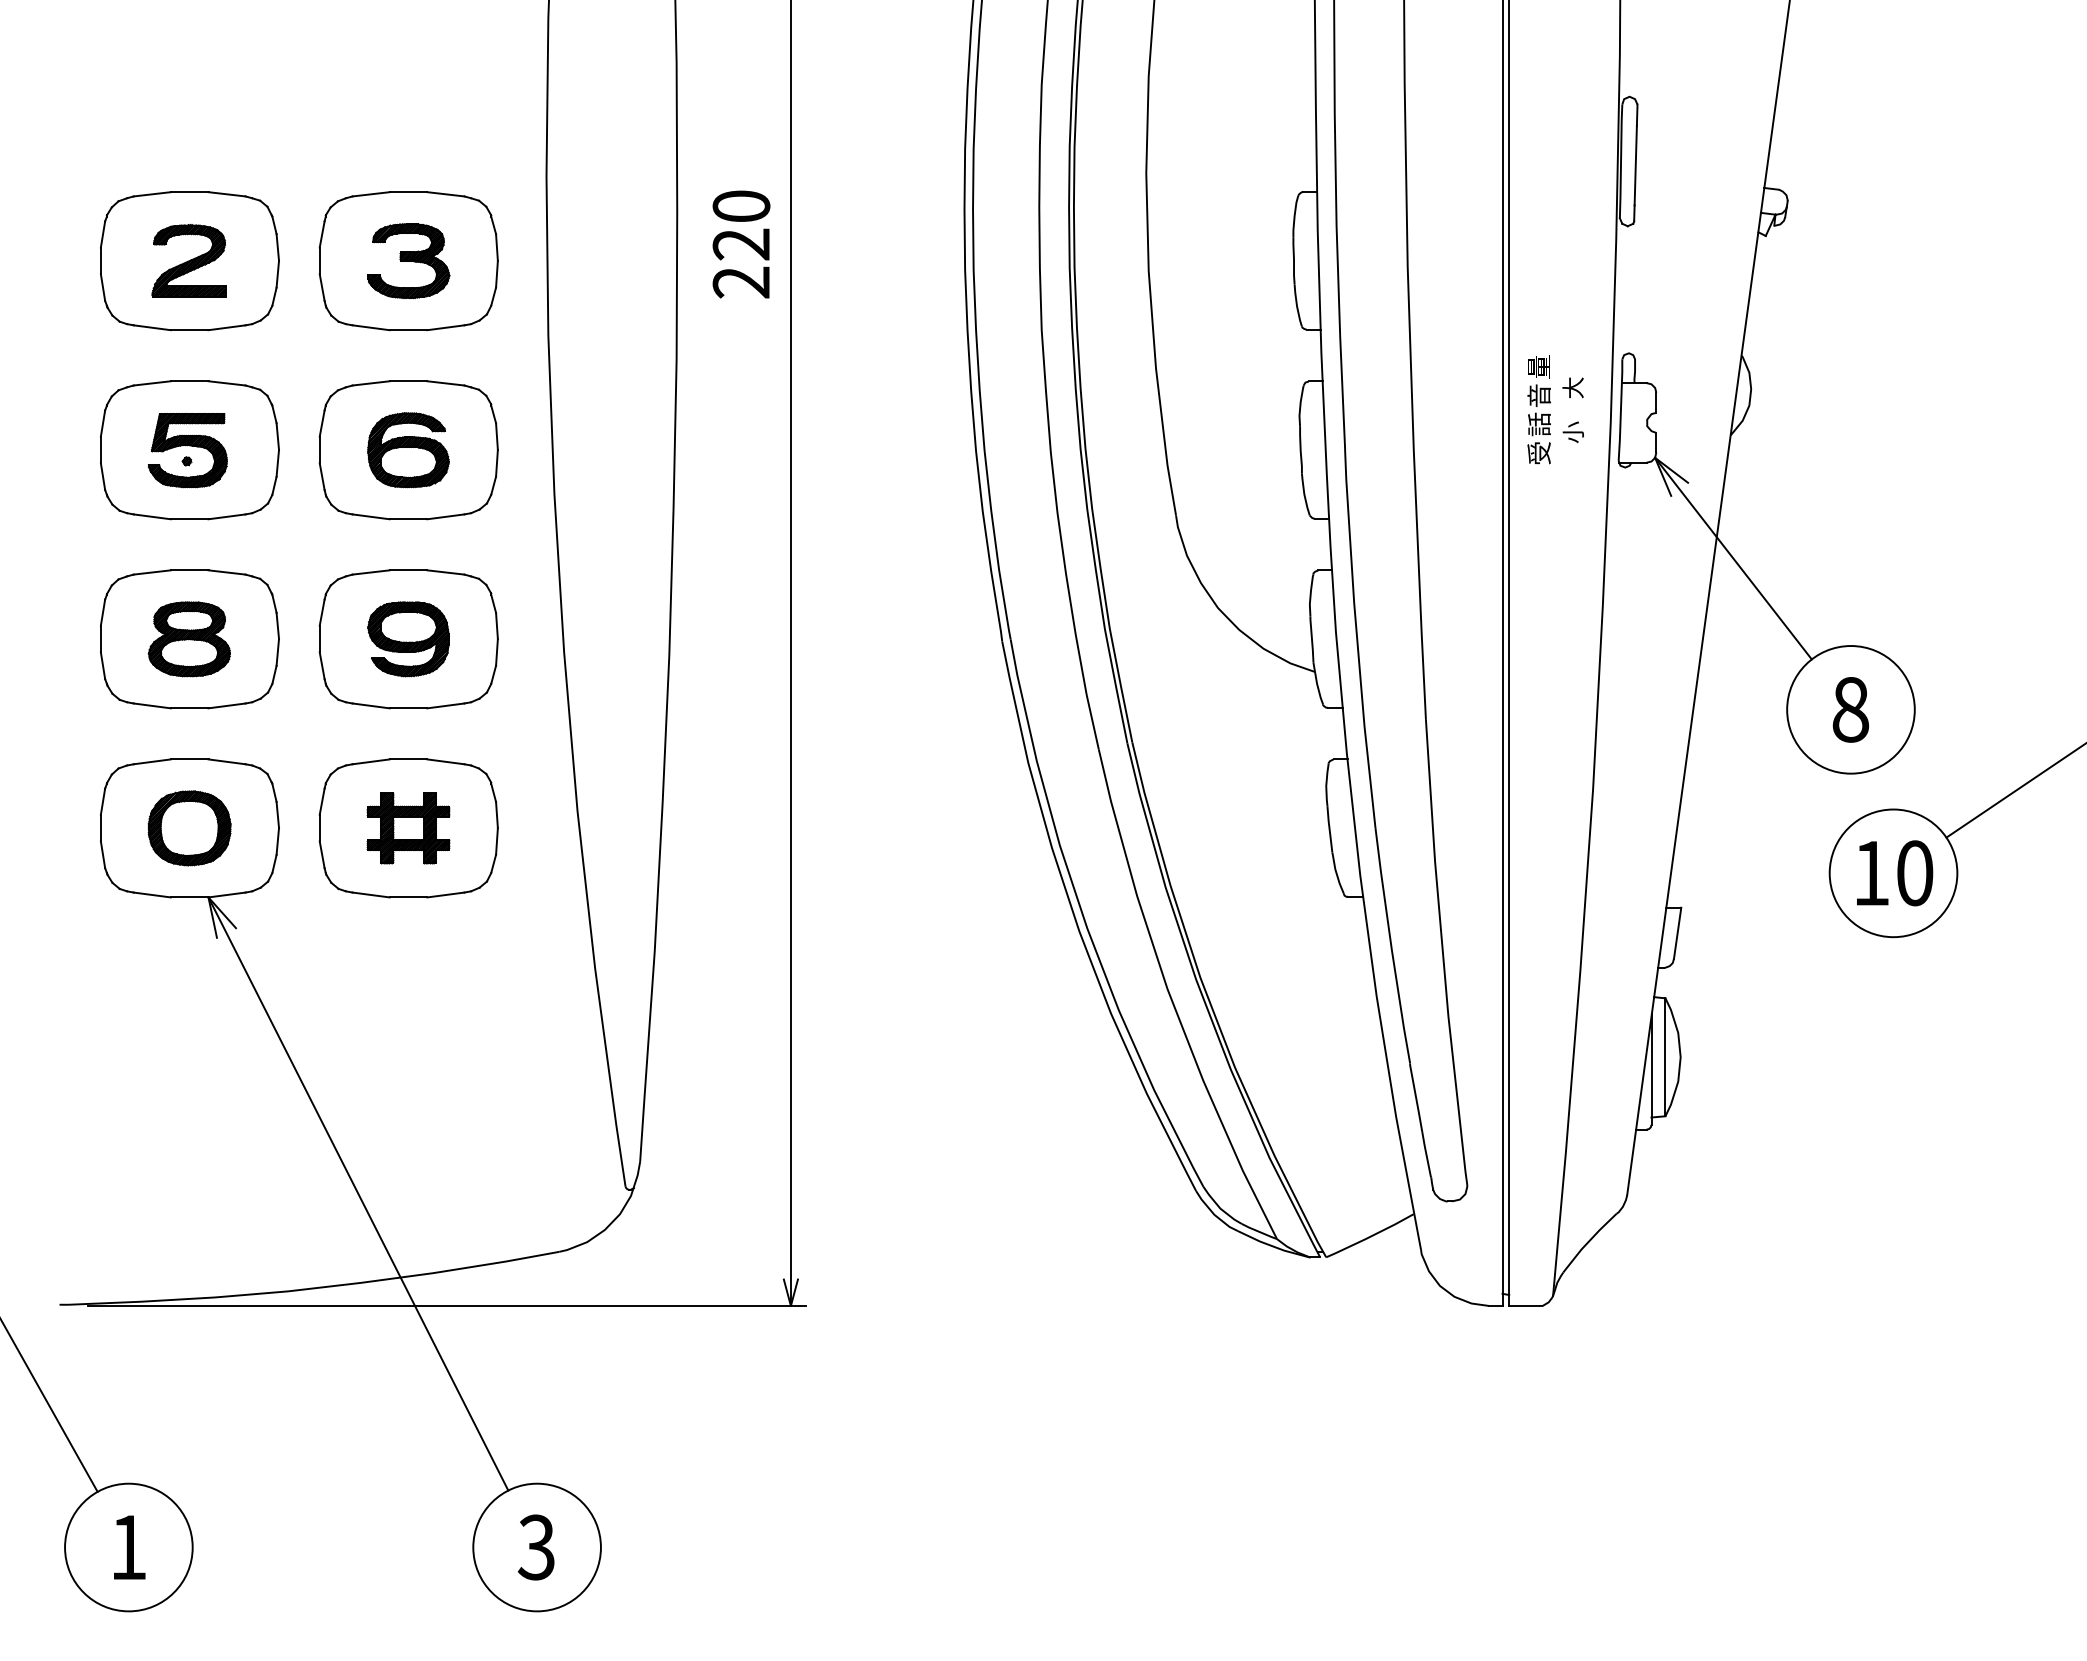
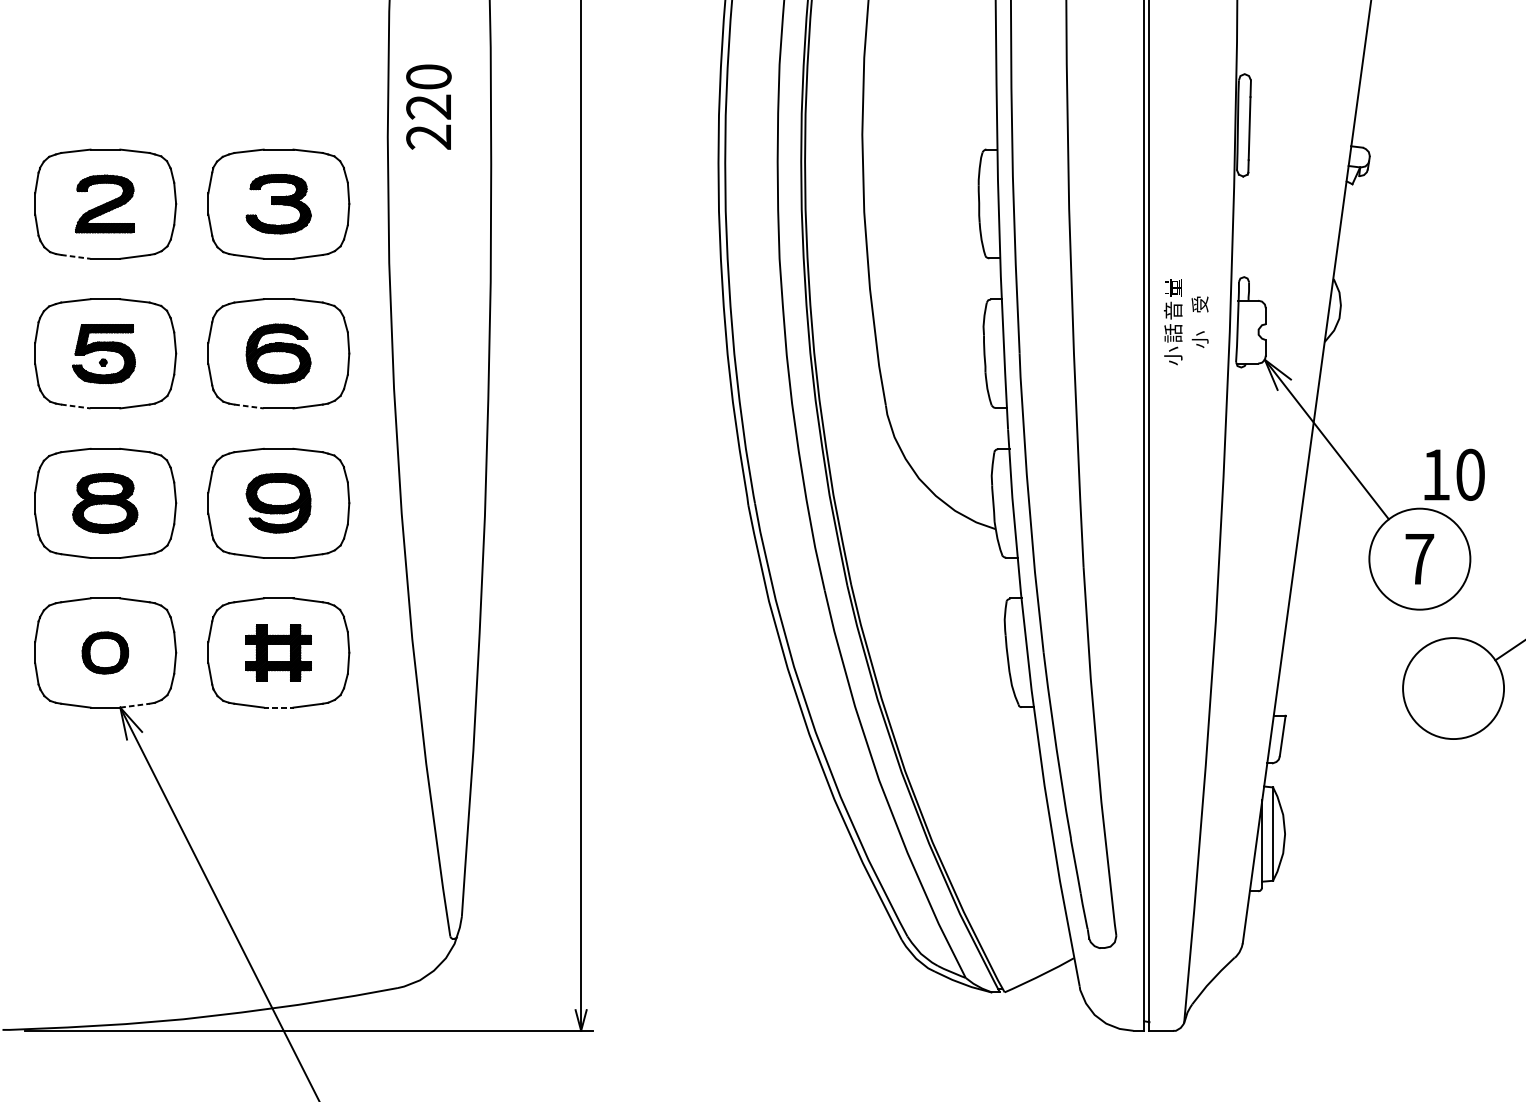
text: (741, 244) -> (428, 107), moved
line: (152, 327) -> (76, 256), solid -> dashed
text: (1572, 387) -> (1199, 304), 大 -> 受
text: (1538, 452) -> (1172, 355), 受 -> 小
line: (152, 516) -> (76, 406), solid -> dashed
line: (371, 516) -> (249, 406), solid -> dashed
text: (1850, 709) -> (1419, 558), 8 -> 7
part: (189, 828) -> (105, 653), size x0.7
text: (1895, 873) -> (1455, 475), moved
line: (227, 895) -> (135, 706), solid -> dashed
line: (408, 897) -> (278, 707), solid -> dashed

